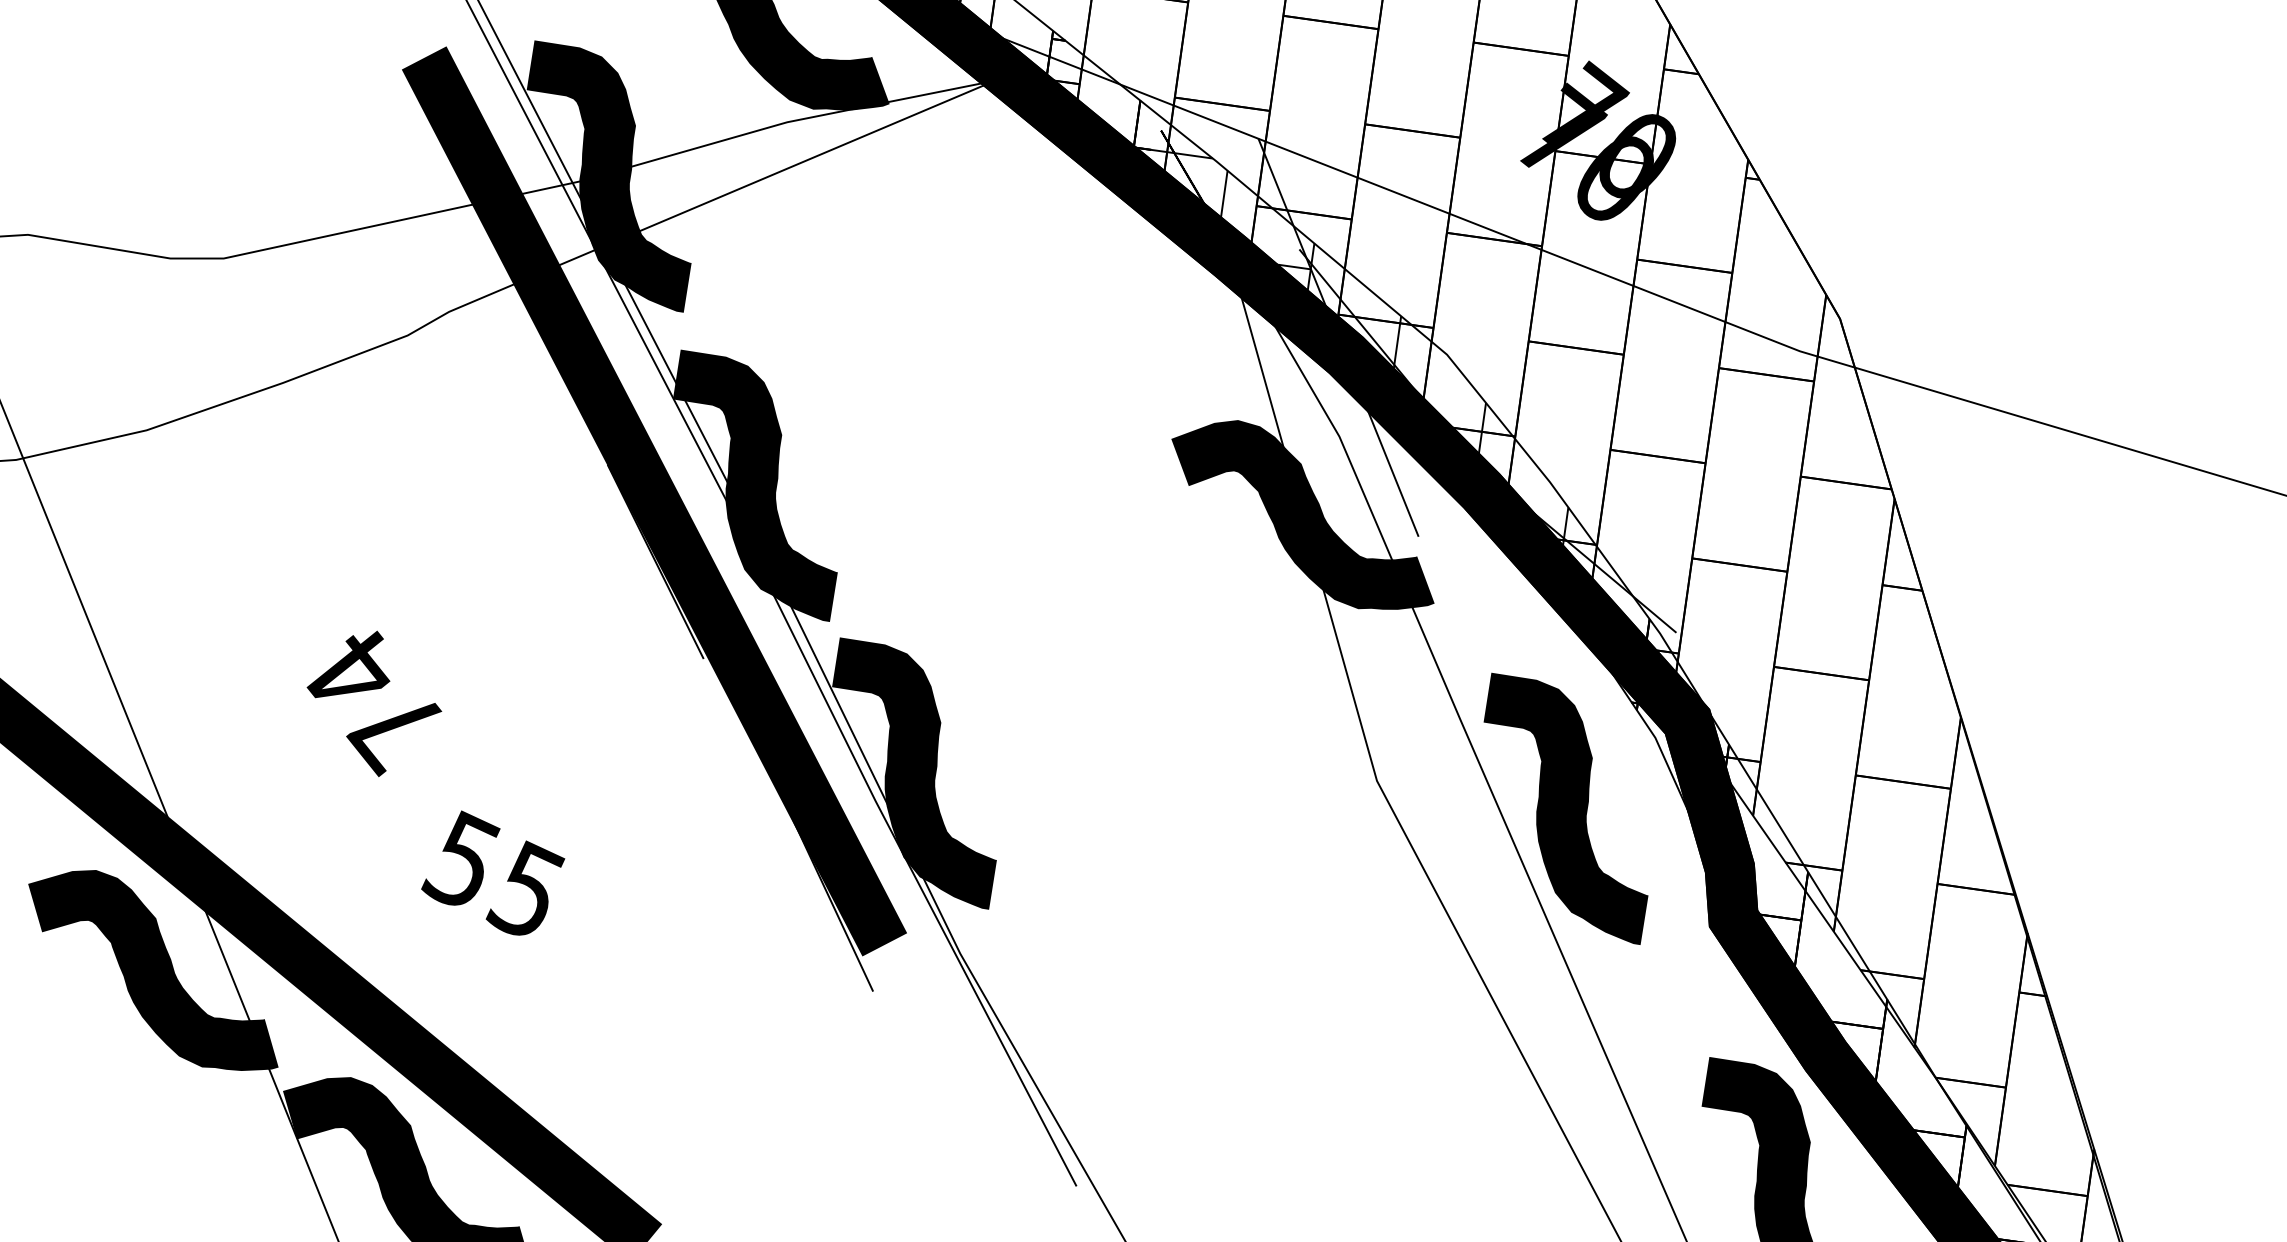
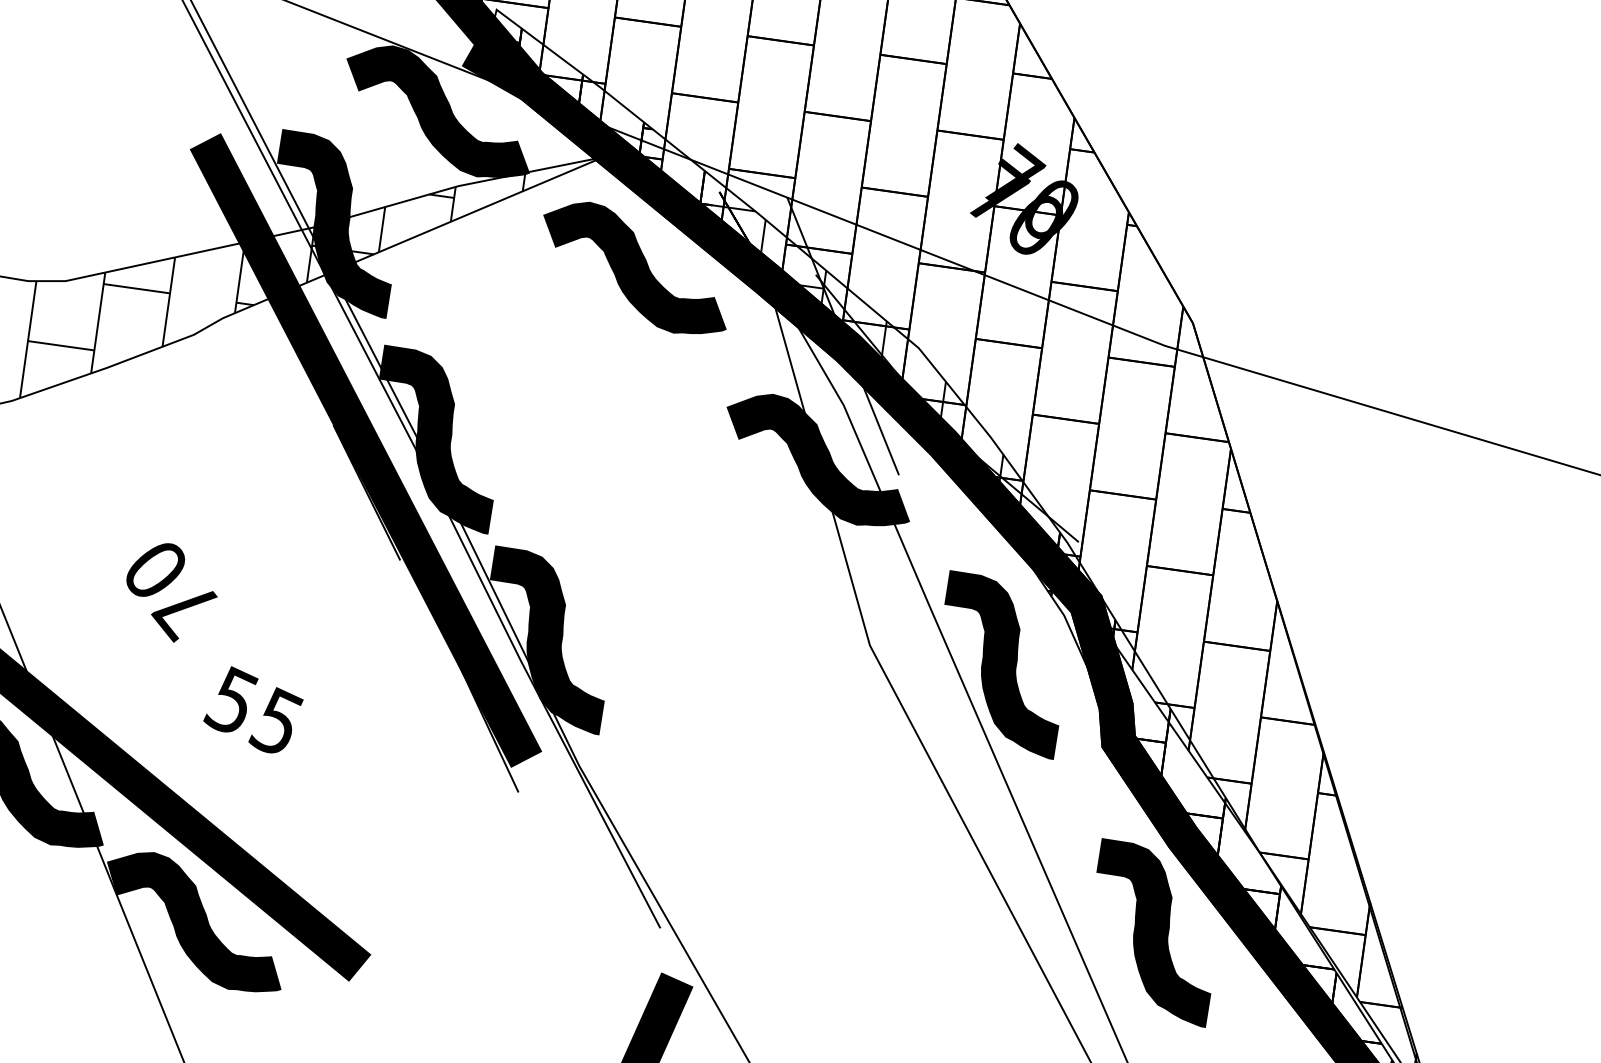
curve: (1039, 238) -> (634, 267), added
hatch: (570, 254) -> (307, 278), added
text: (351, 670) -> (154, 568), 74 -> 70

